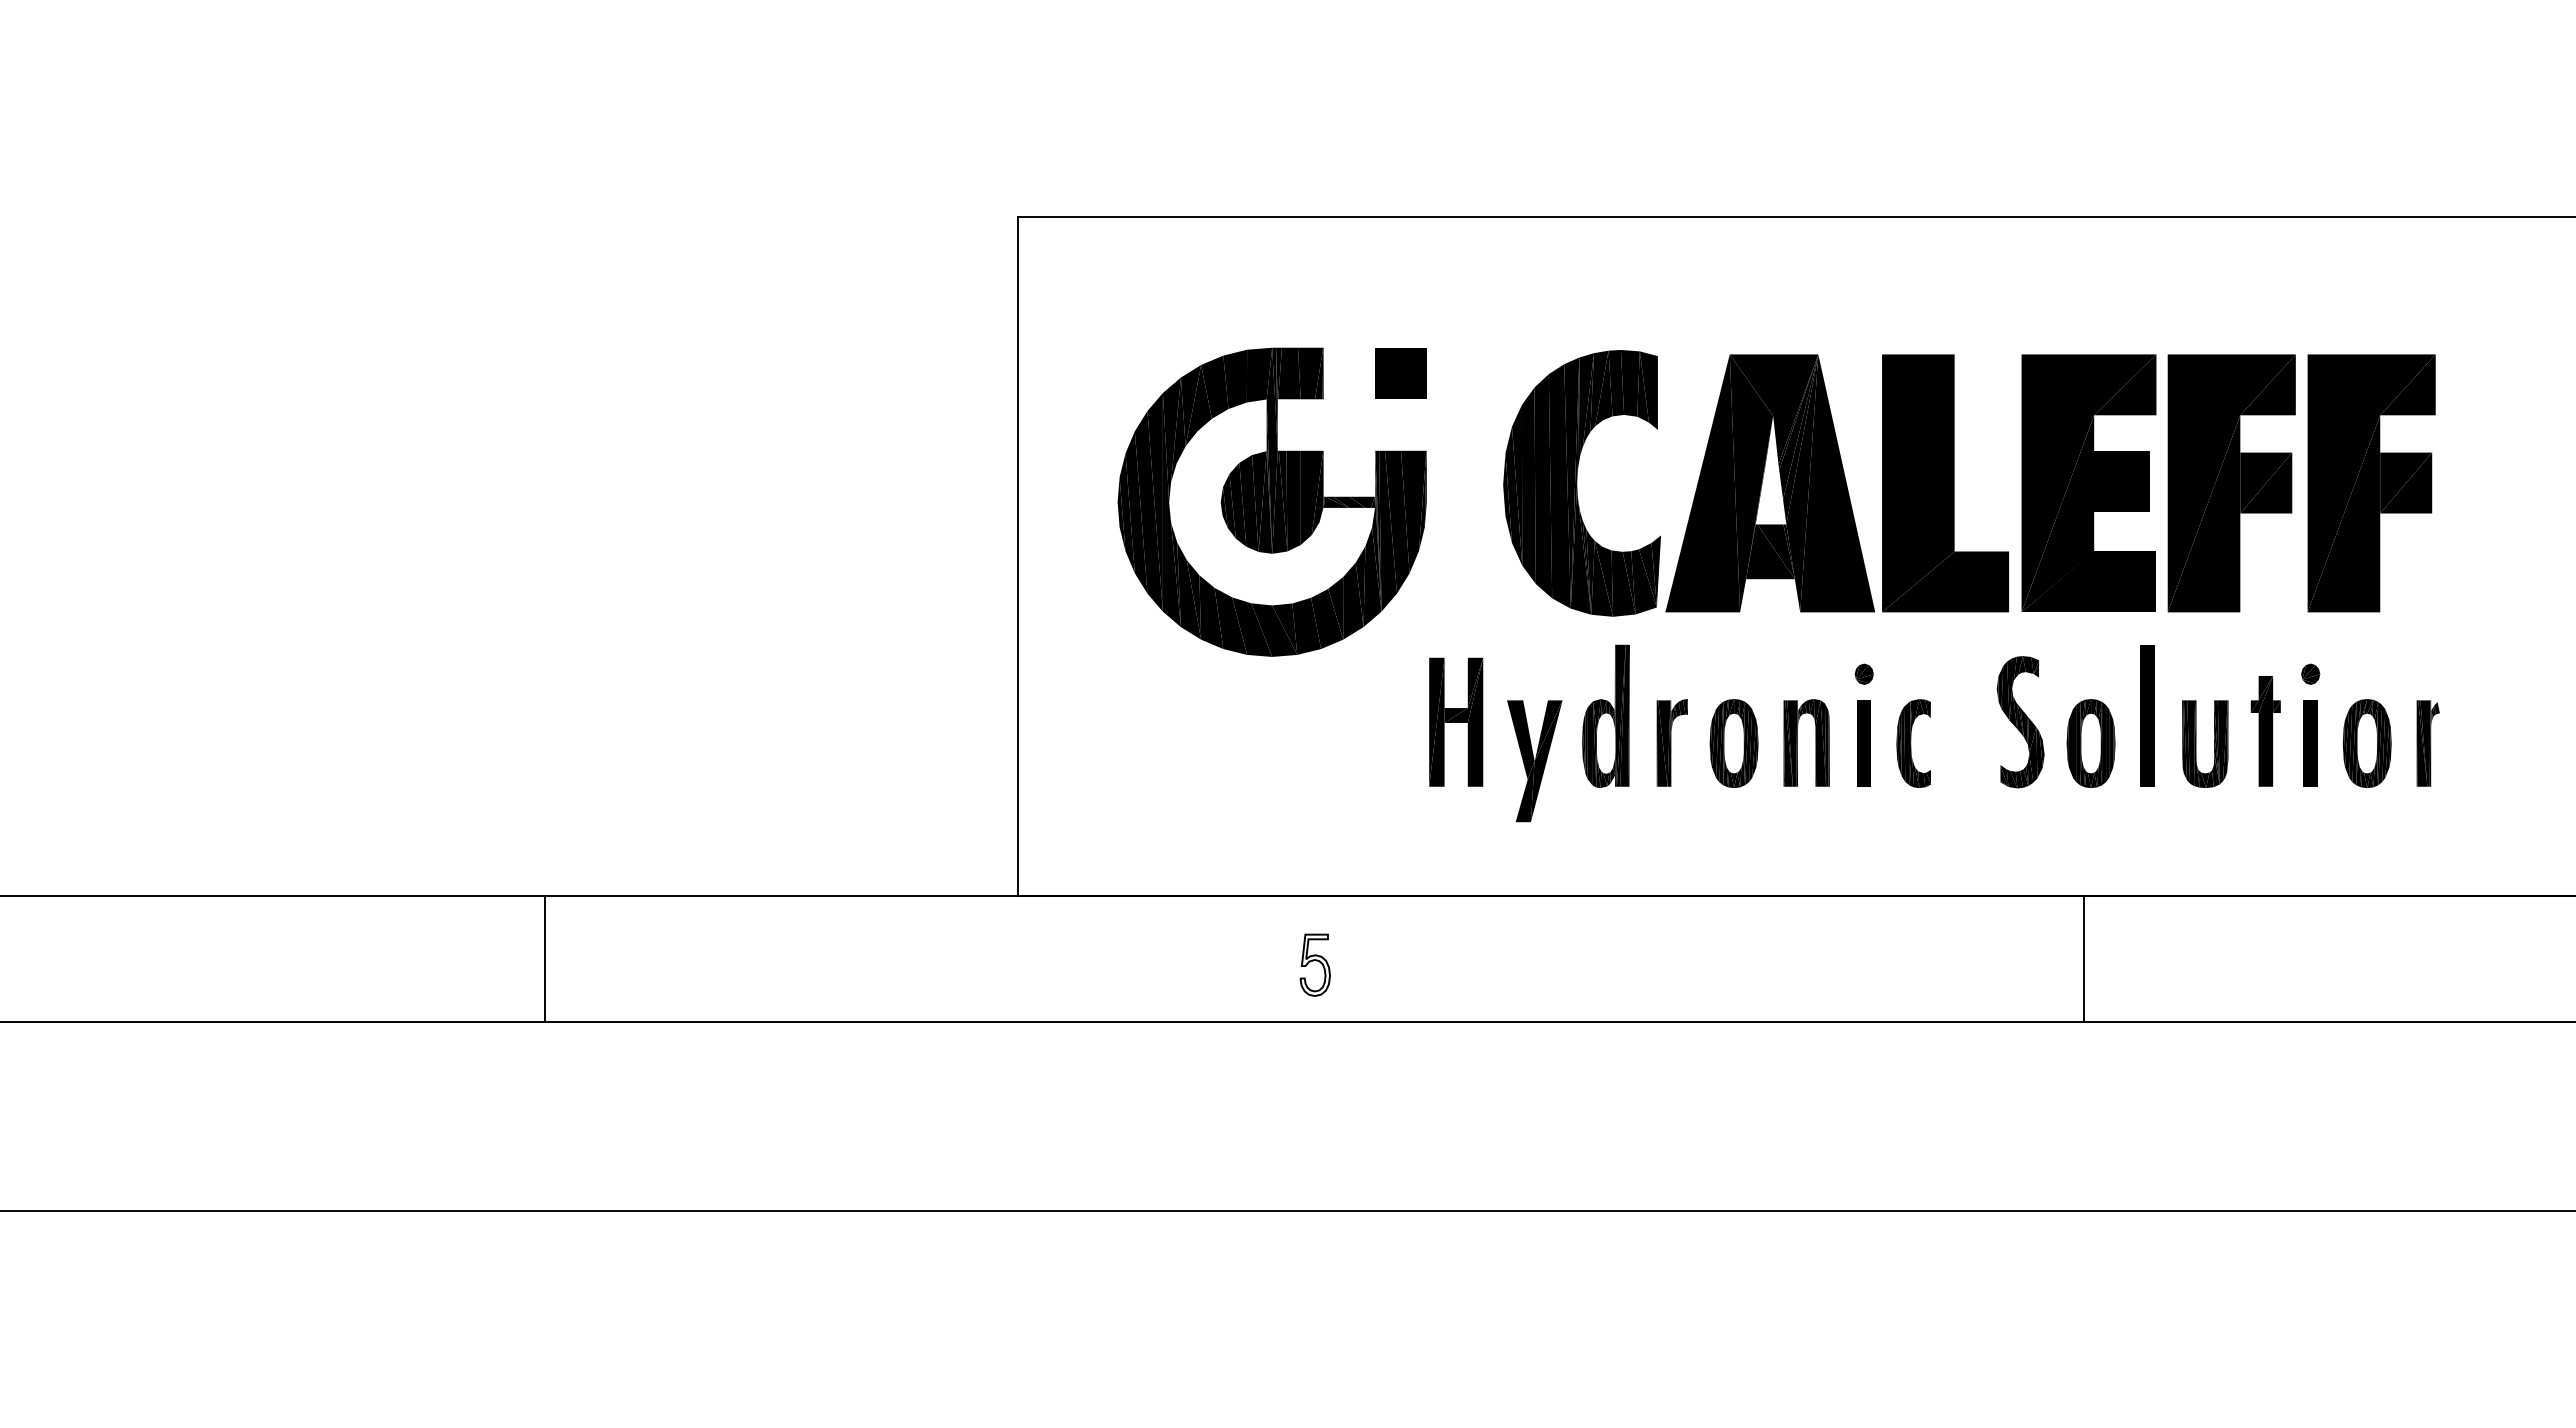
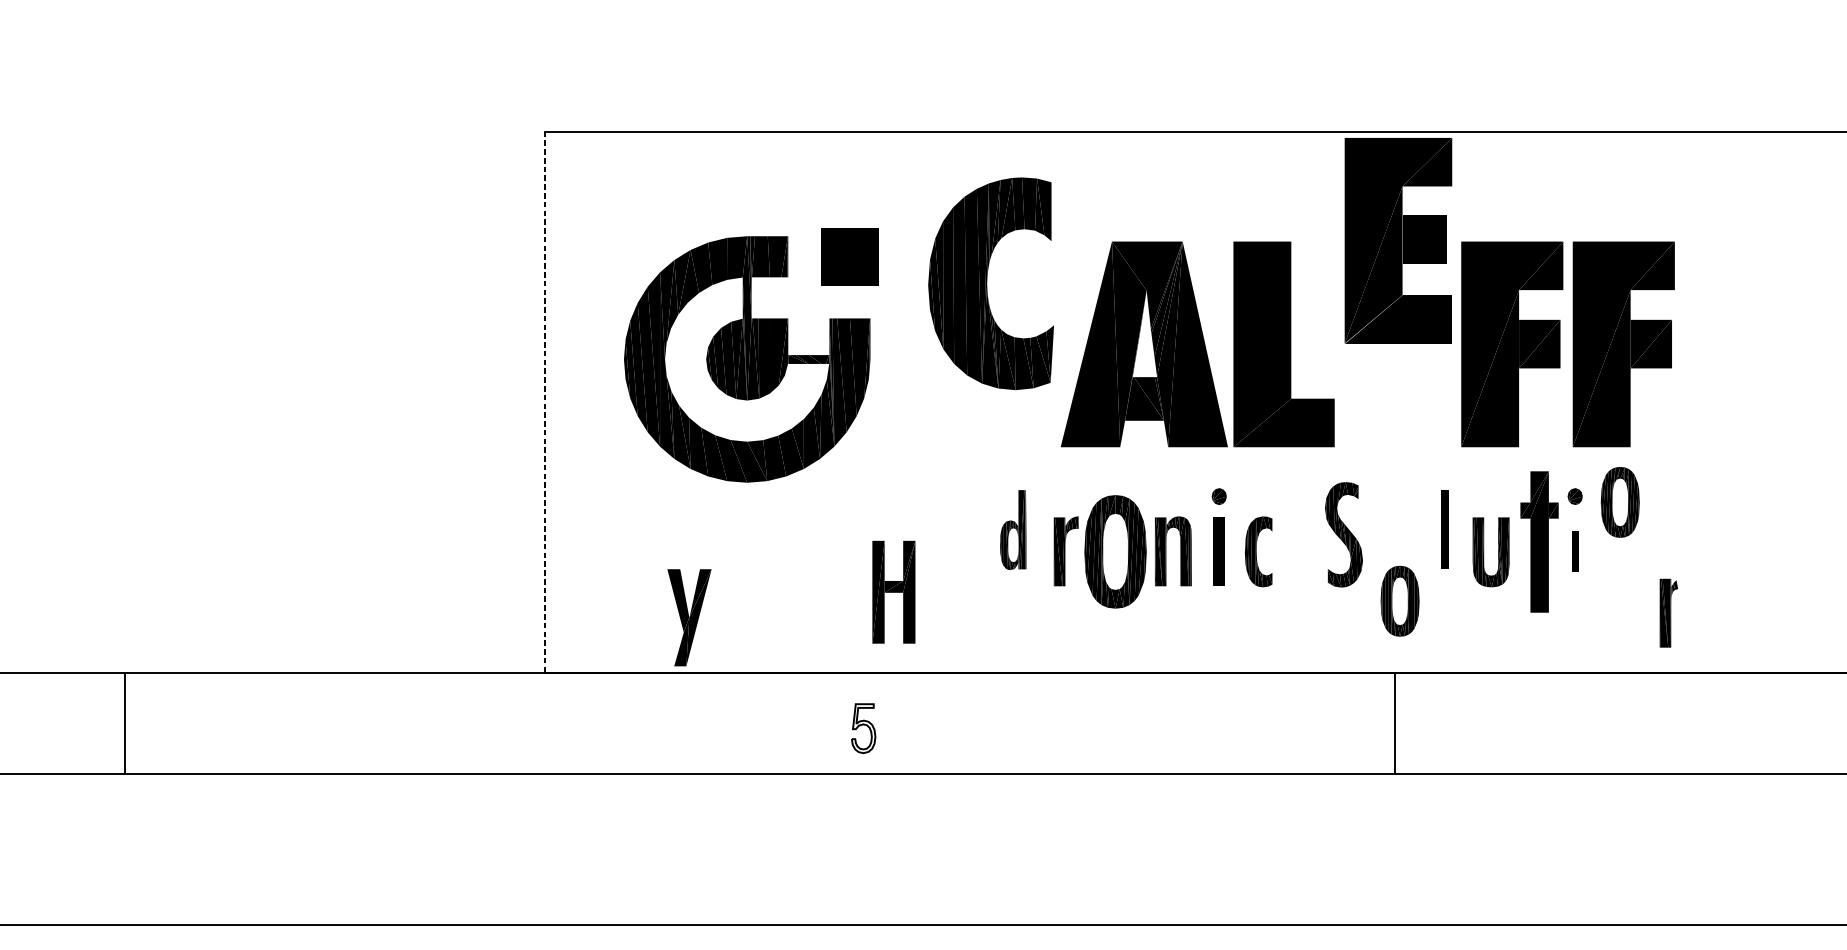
part: (1400, 373) -> (849, 256), size x1.4
part: (2088, 482) -> (1398, 240), moved
part: (1581, 483) -> (990, 283), moved
line: (1018, 556) -> (544, 402), solid -> dashed
part: (1605, 715) -> (1012, 529), size x0.7
part: (2147, 715) -> (1445, 529), size x0.7
part: (1456, 721) -> (894, 591), moved
part: (2265, 731) -> (1539, 542), size x1.6
part: (1733, 743) -> (1115, 551), size x1.6
part: (2090, 743) -> (1399, 601), moved
part: (2310, 743) -> (1575, 551), size x0.6
part: (2366, 743) -> (1619, 502), moved
part: (2427, 743) -> (1668, 613), moved
part: (1534, 761) -> (689, 617), moved
line: (544, 958) -> (124, 723), moved
part: (1314, 964) -> (863, 727), moved

